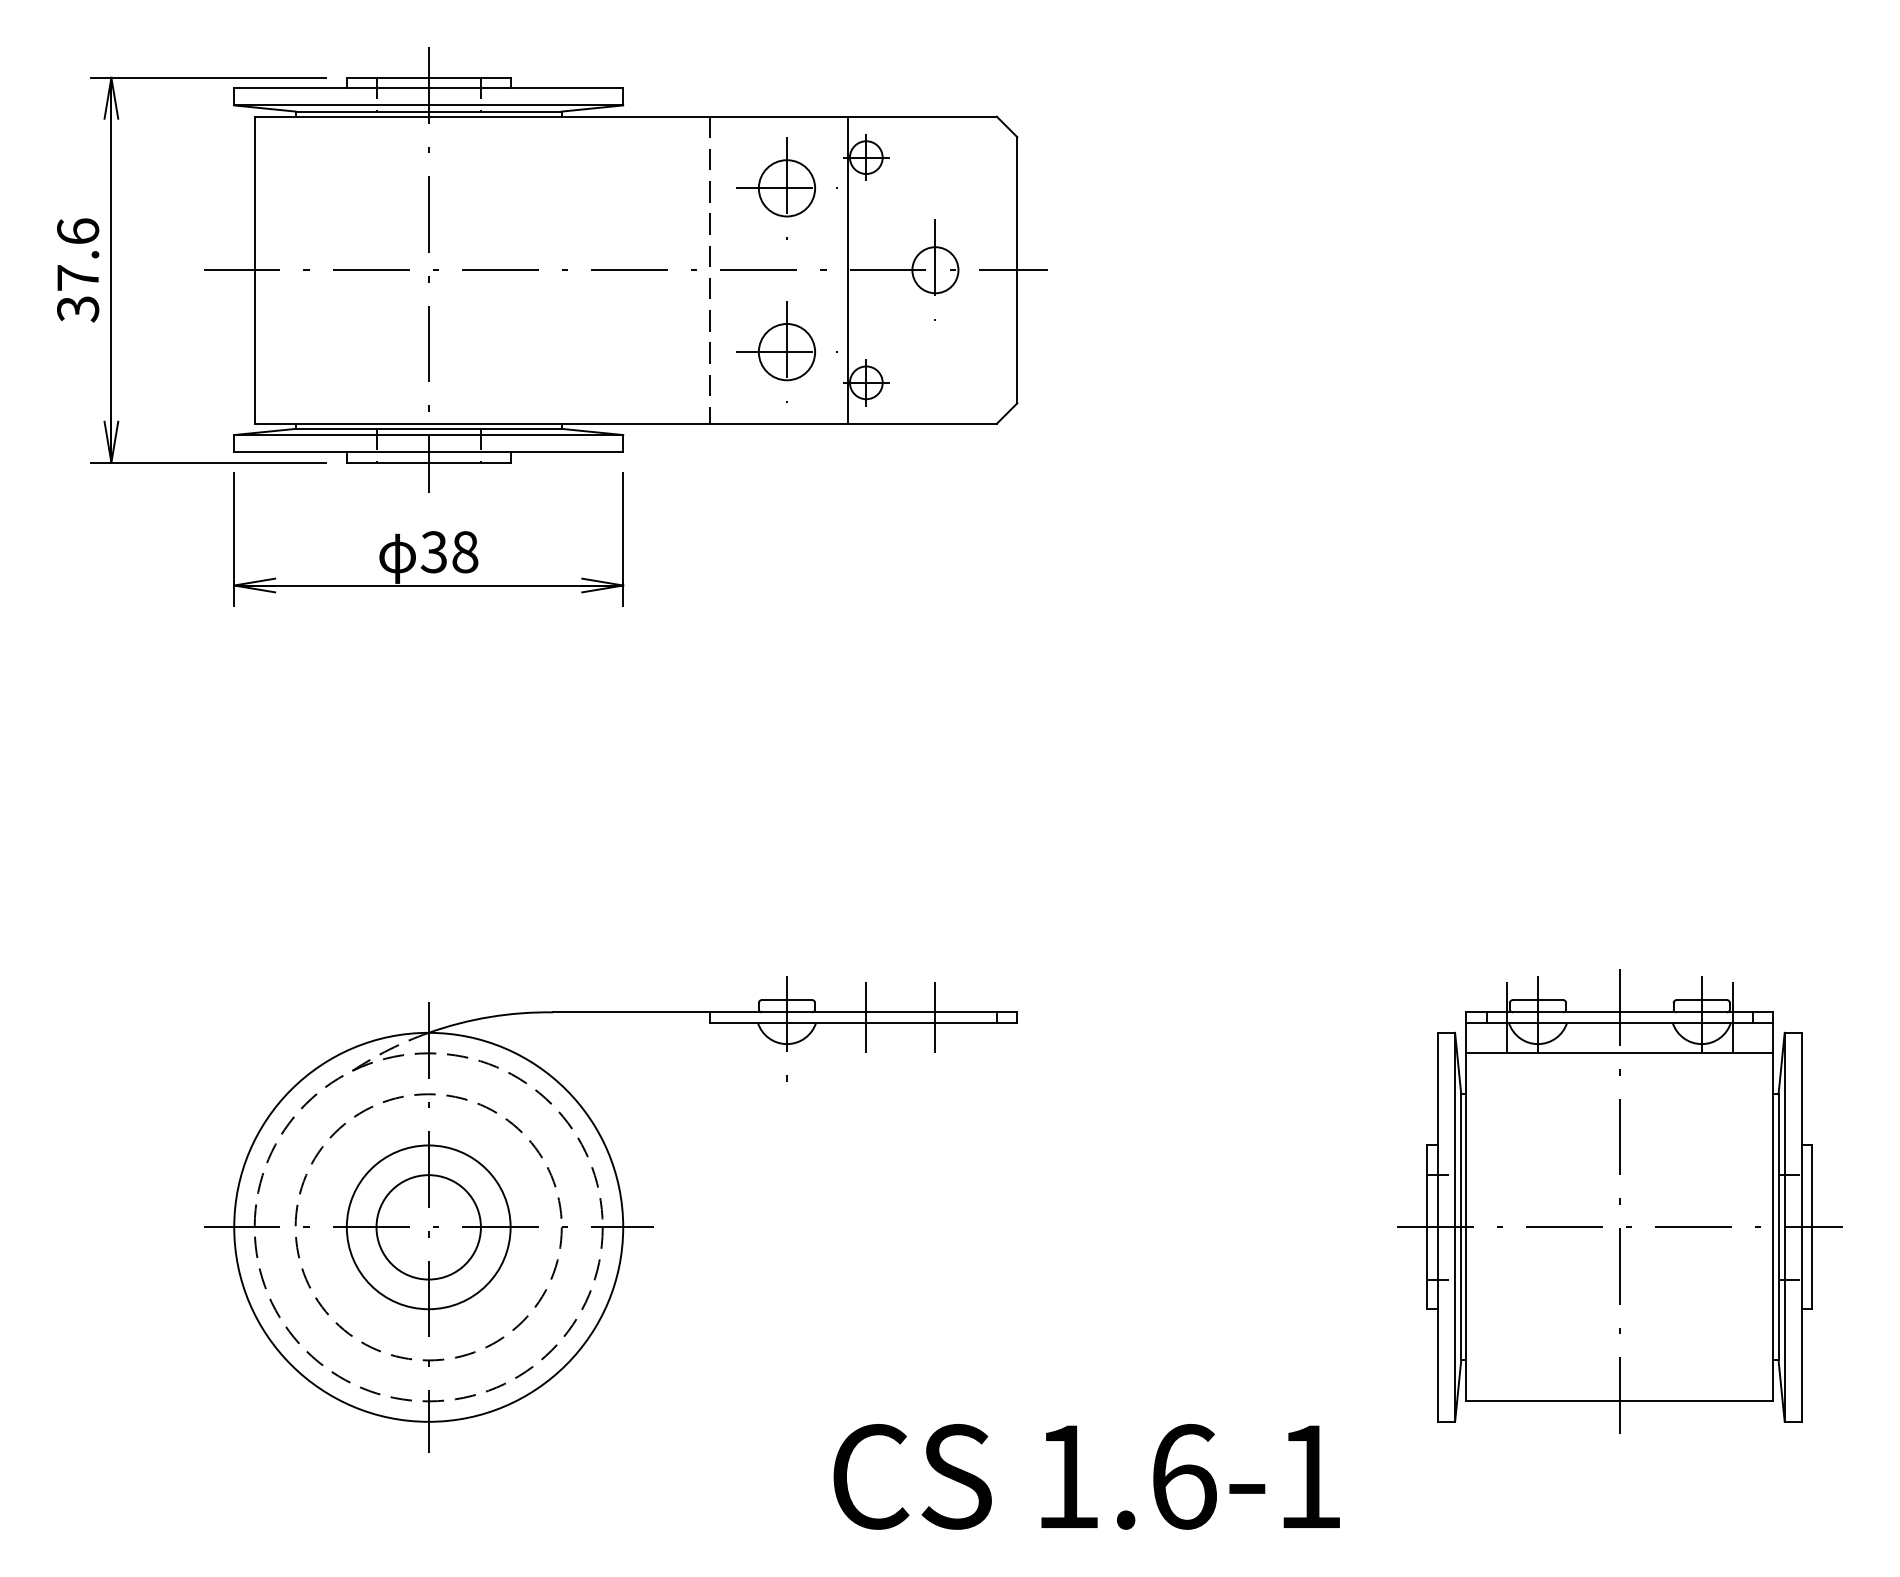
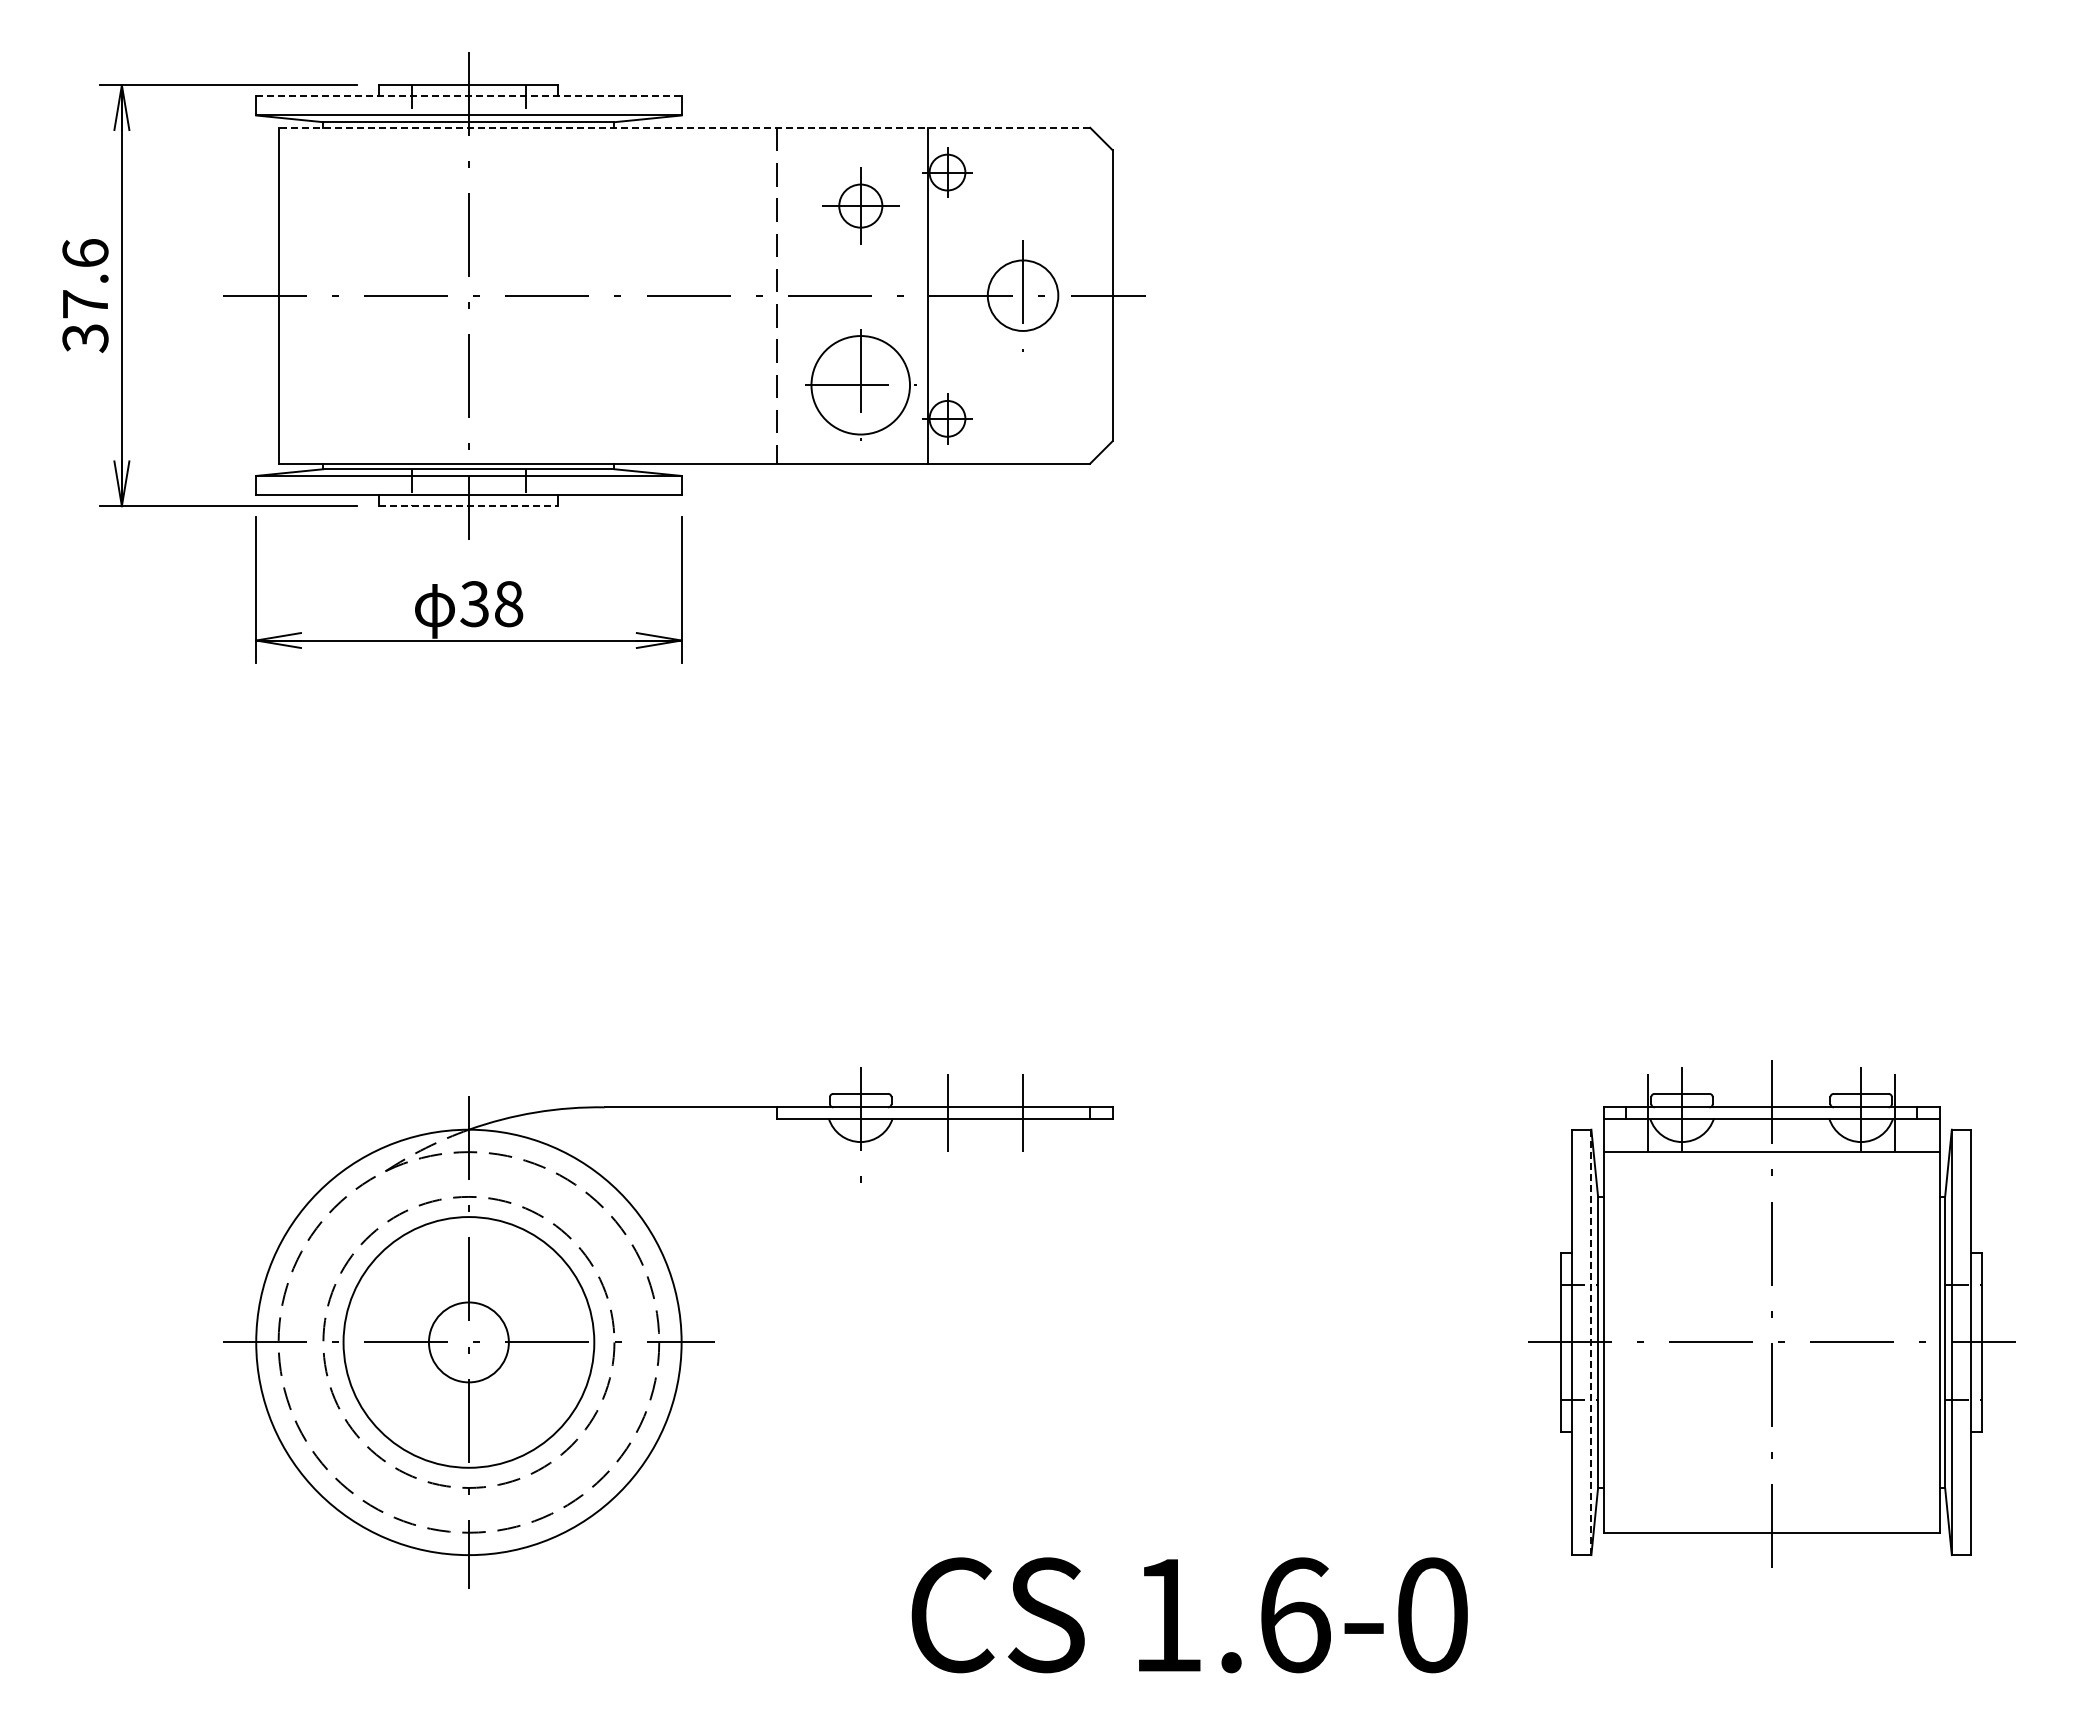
line: (428, 88) -> (468, 96), solid -> dashed
line: (625, 116) -> (684, 127), solid -> dashed
part: (786, 187) -> (860, 205), size x0.7
circle: (934, 270) -> (1022, 295), size x1.4
circle: (786, 352) -> (860, 385), size x1.6
line: (428, 462) -> (468, 506), solid -> dashed
circle: (428, 1226) -> (468, 1341), size x1.4
circle: (428, 1227) -> (468, 1342), size x0.7
line: (1455, 1227) -> (1591, 1342), solid -> dashed
text: (1309, 1477) -> (1432, 1615), 1.6-1 -> 1.6-0

